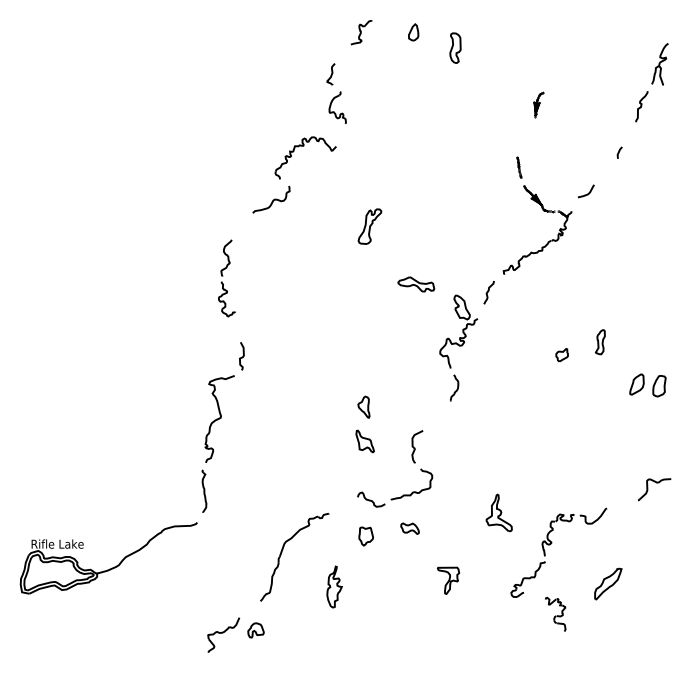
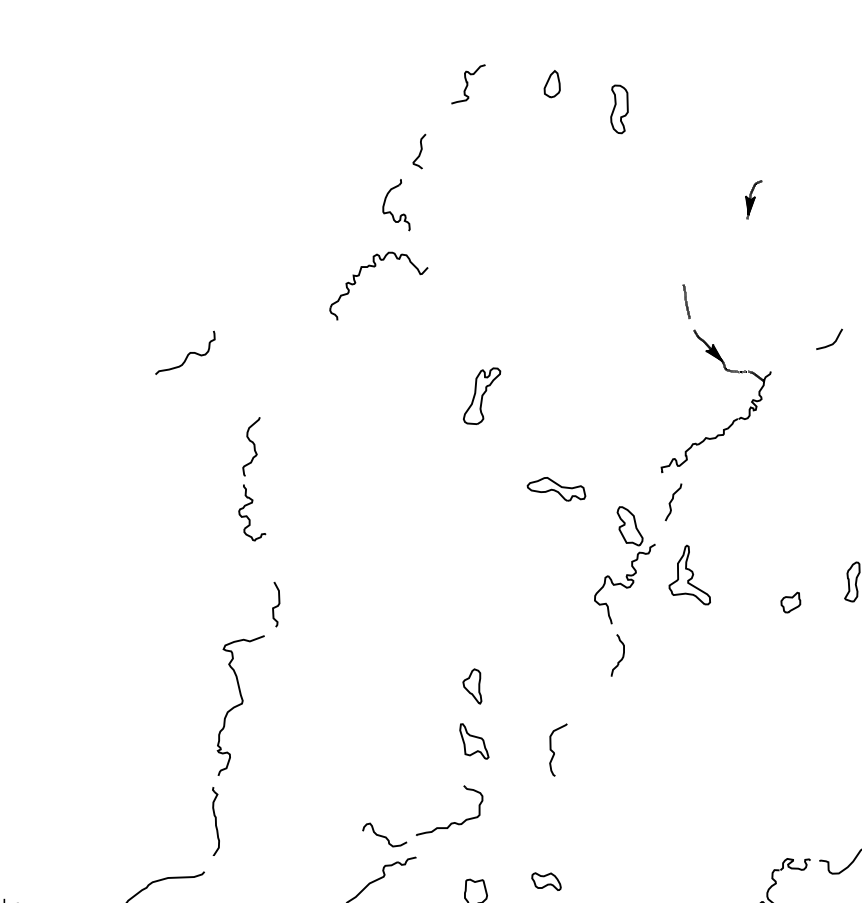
part: (337, 107) -> (396, 204), moved
curve: (272, 200) -> (187, 354), moved
part: (542, 210) -> (723, 370), moved
part: (395, 497) -> (423, 831), moved
part: (498, 512) -> (688, 574), moved

